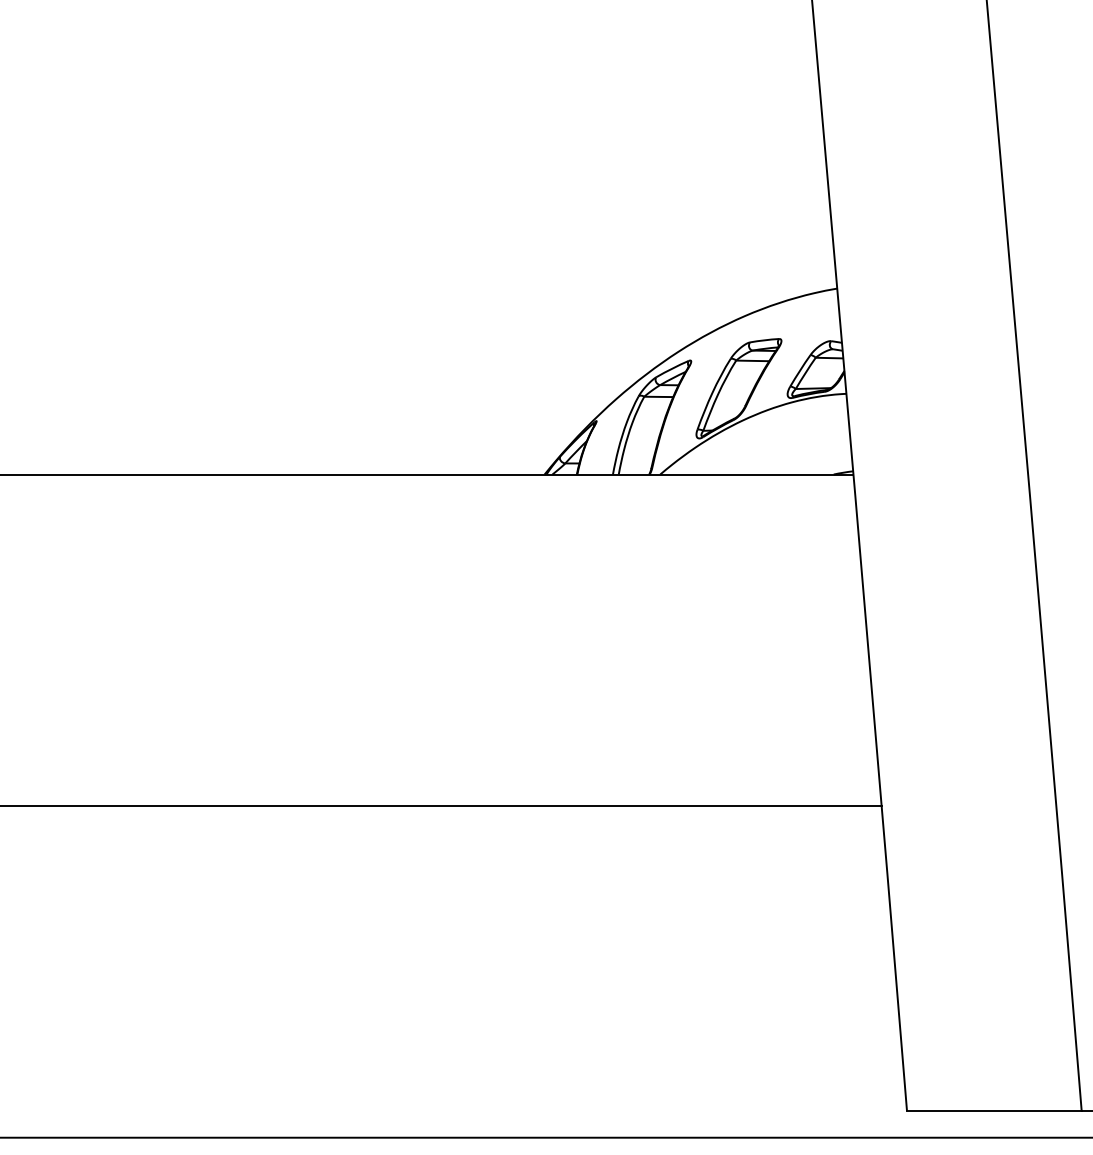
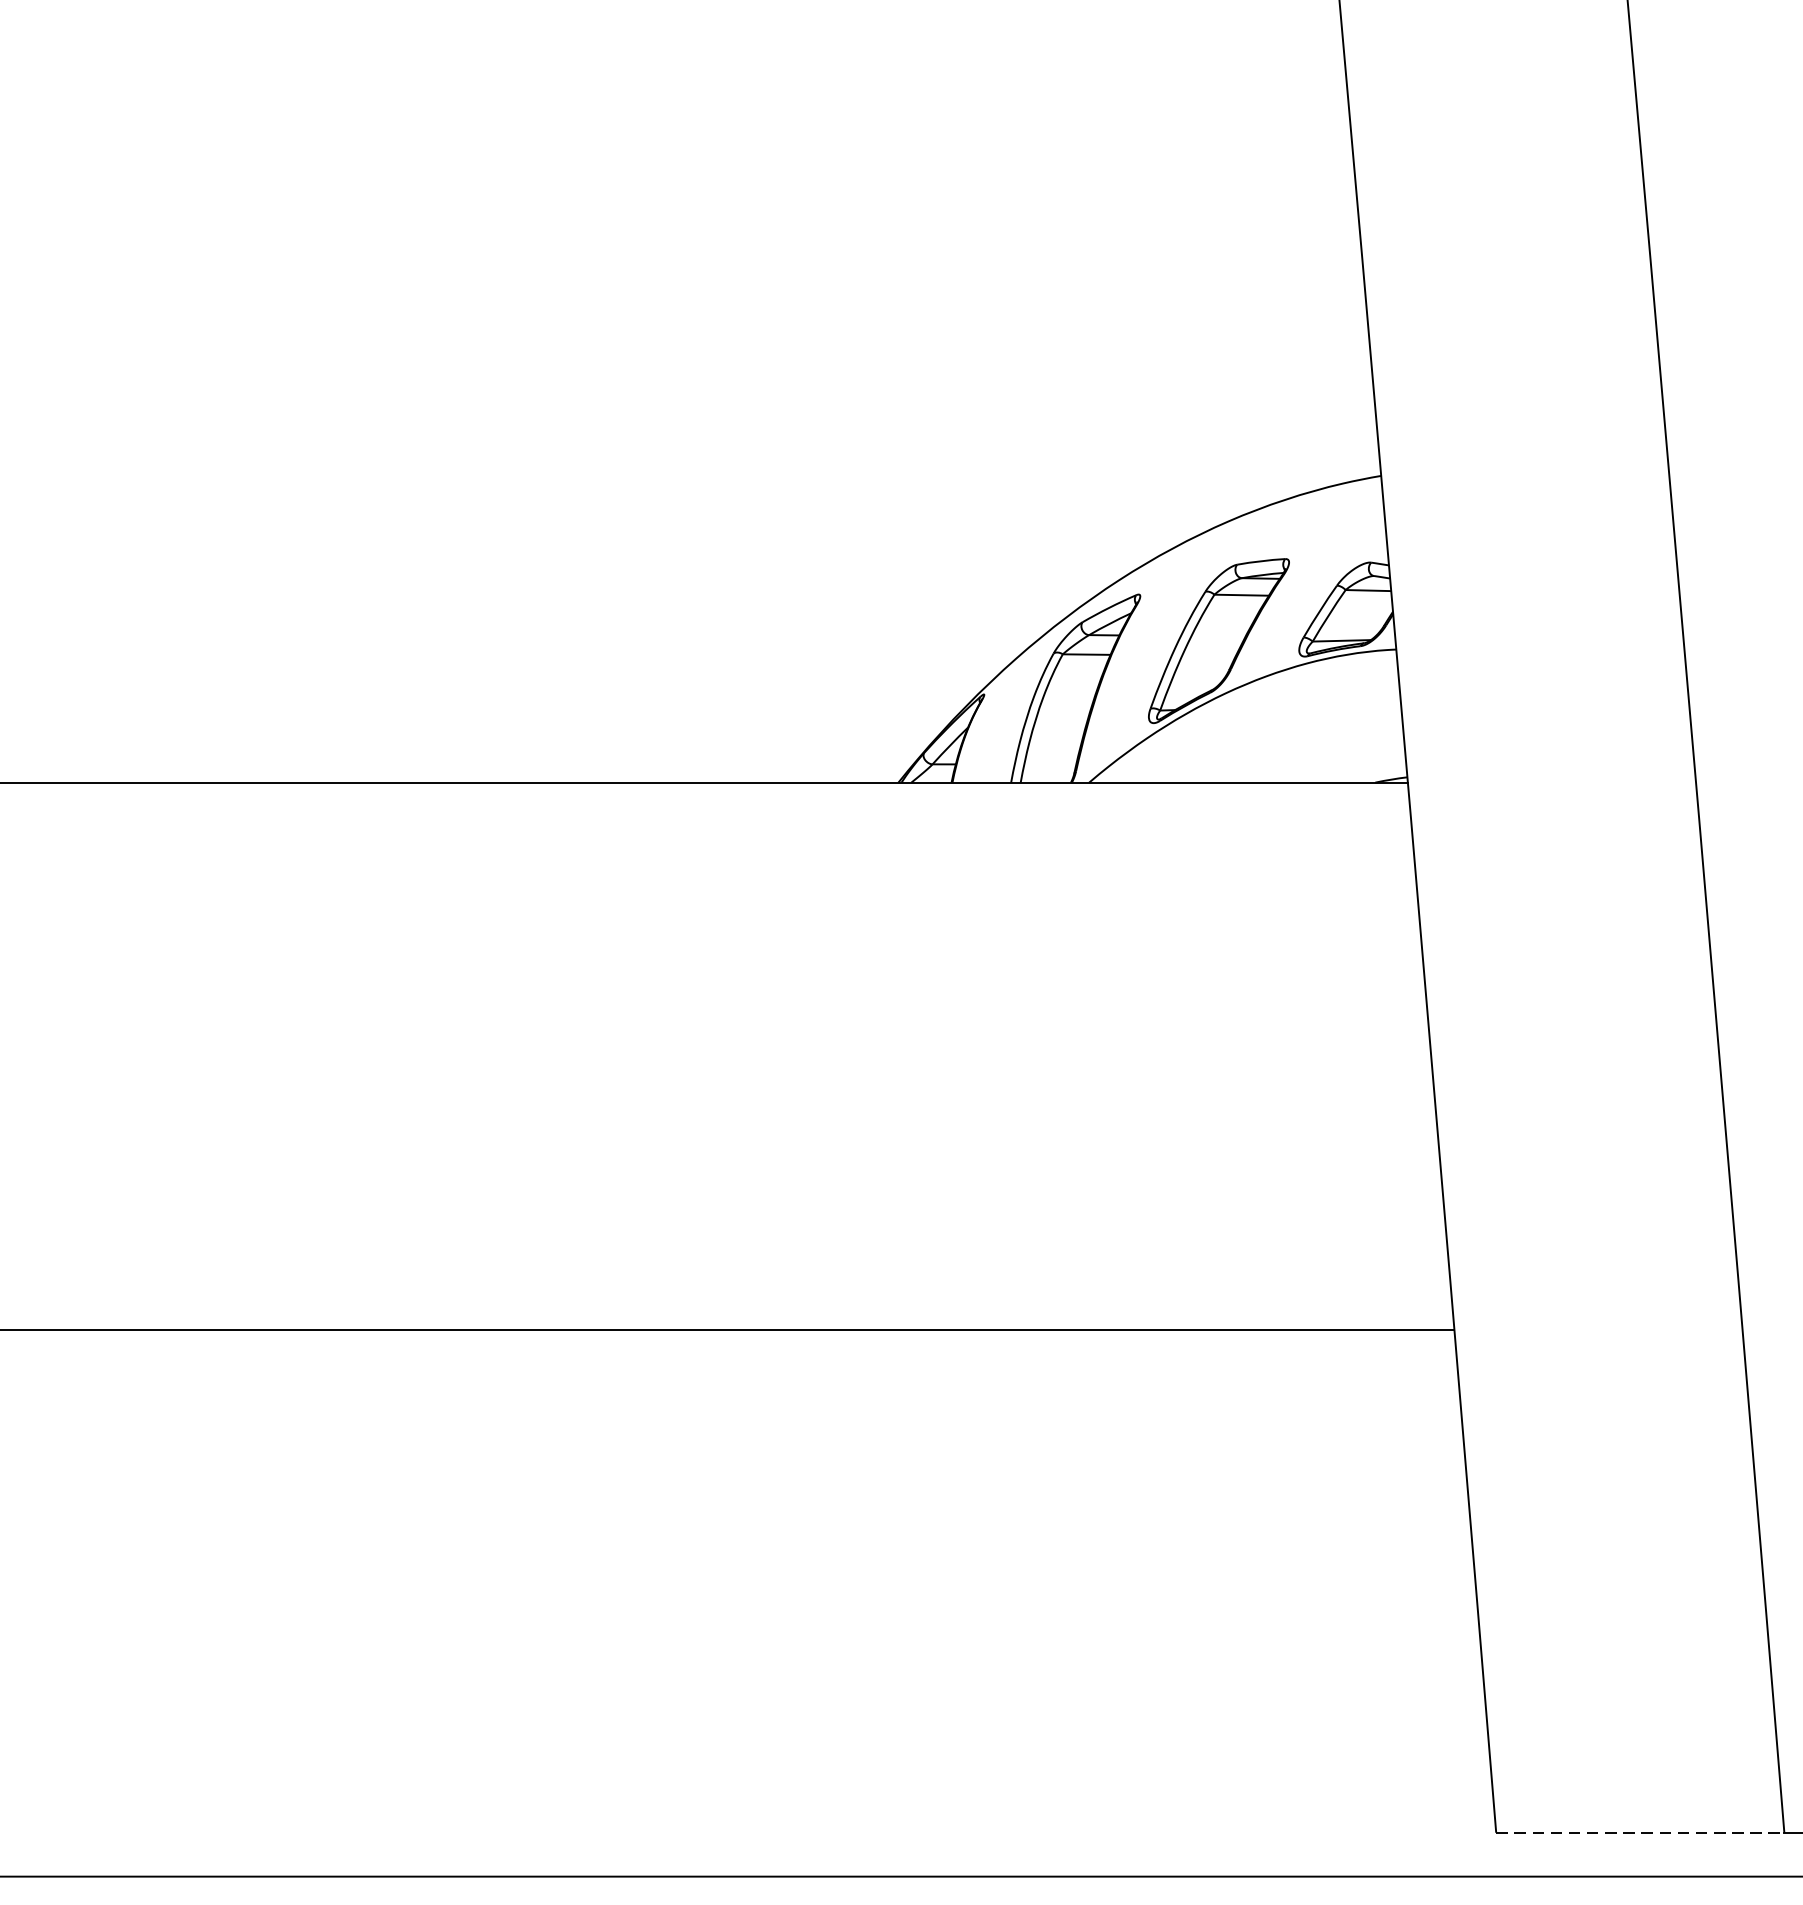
line: (994, 1111) -> (1640, 1833), solid -> dashed

